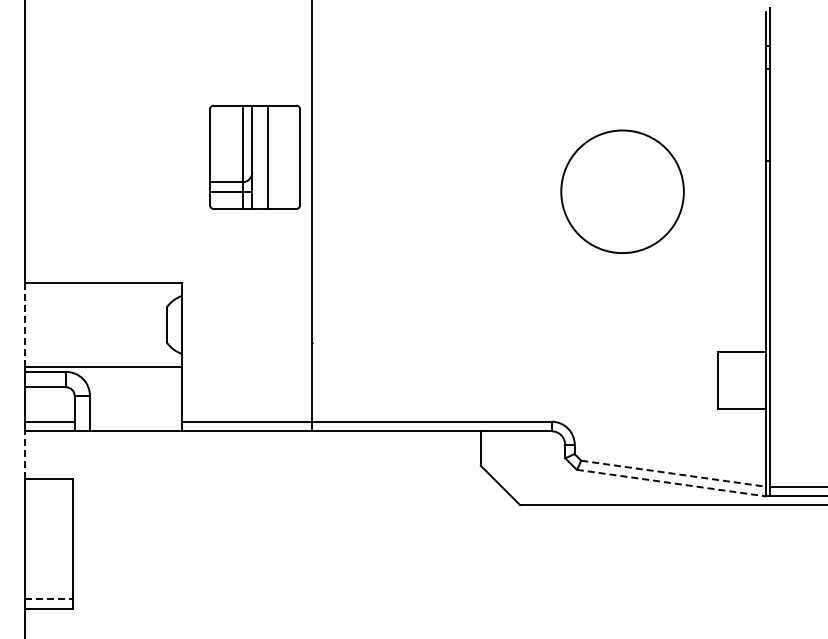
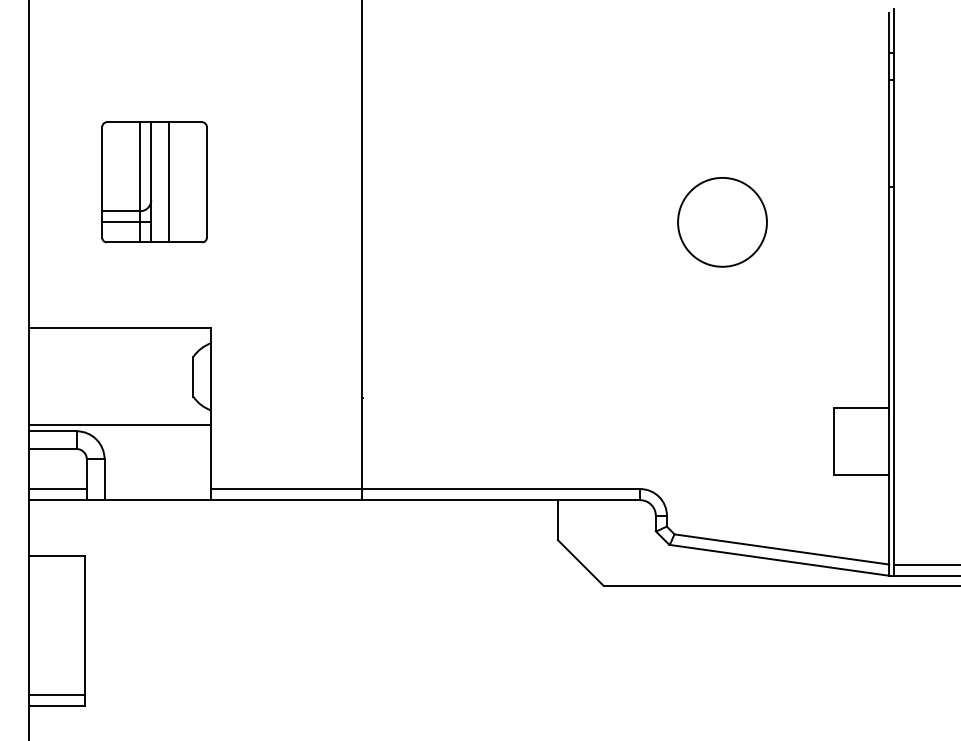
part: (254, 156) -> (153, 181), moved
circle: (622, 191) -> (722, 221), size x0.62
line: (24, 324) -> (28, 376), dashed -> solid
line: (24, 455) -> (28, 528), dashed -> solid
line: (674, 473) -> (782, 549), dashed -> solid
line: (671, 483) -> (779, 560), dashed -> solid
line: (48, 598) -> (56, 694), dashed -> solid

